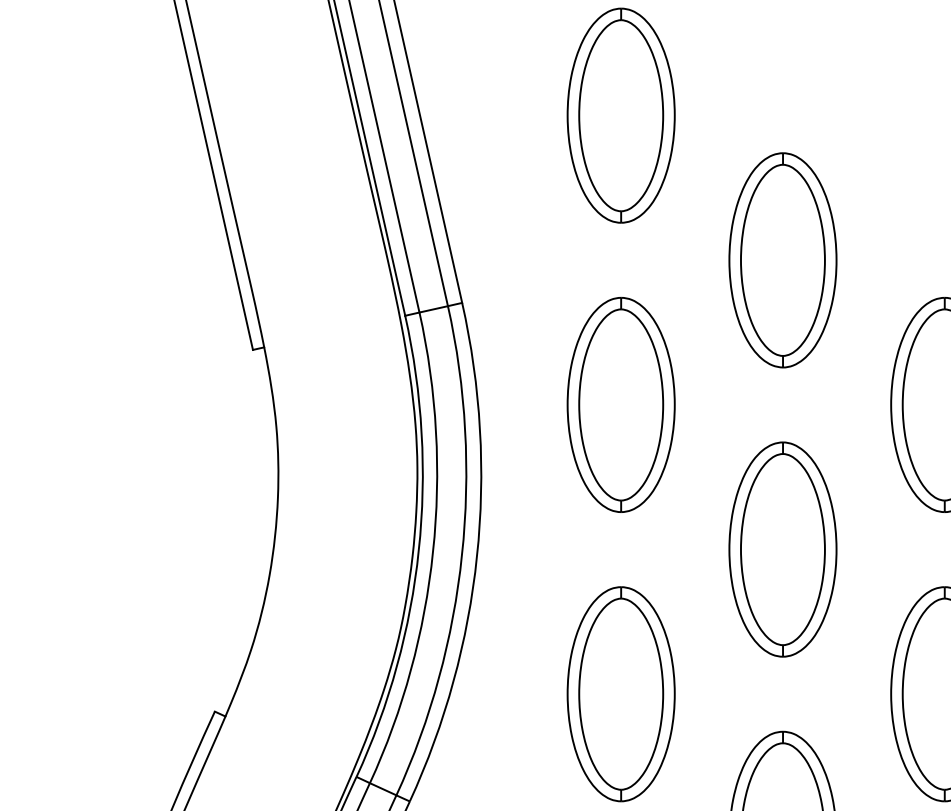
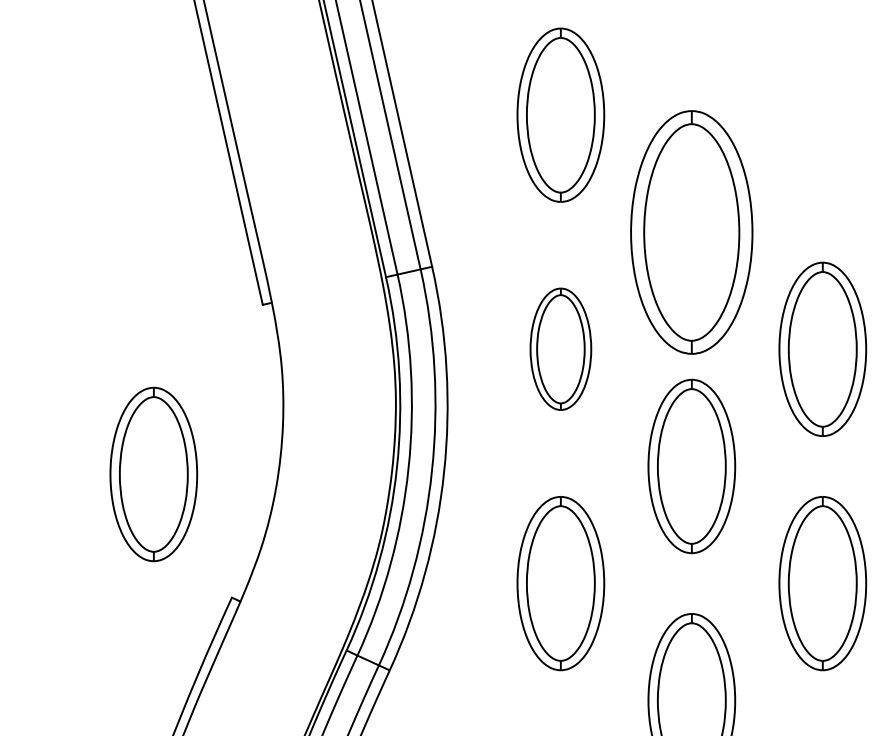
part: (782, 259) -> (691, 231), size x1.4
part: (620, 403) -> (560, 348), size x0.7
part: (117, 559) -> (153, 474), added

